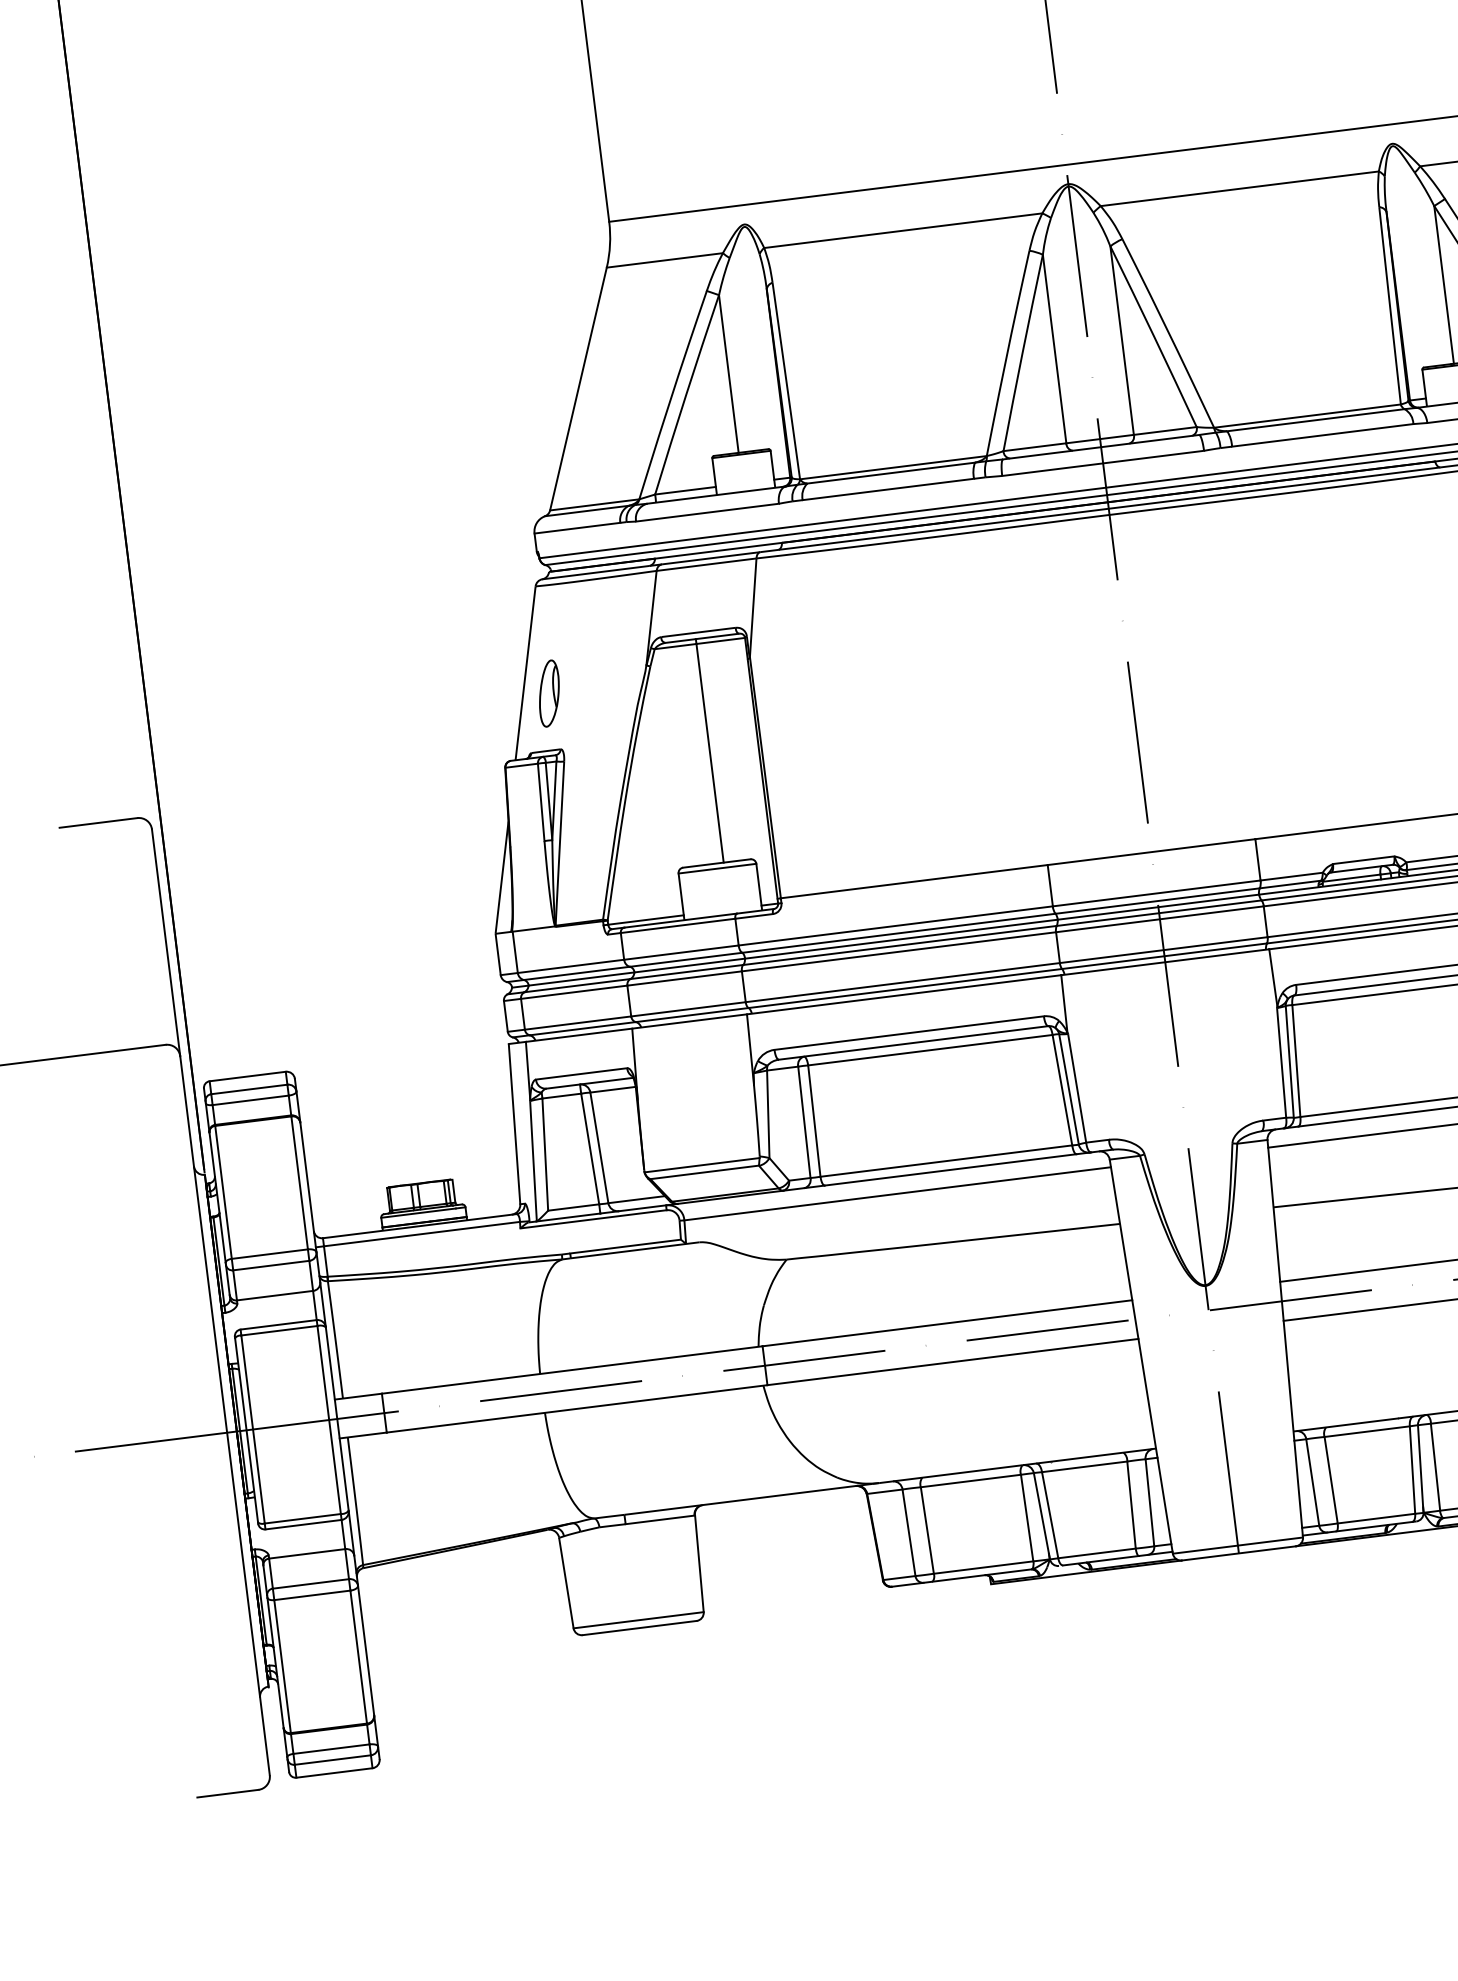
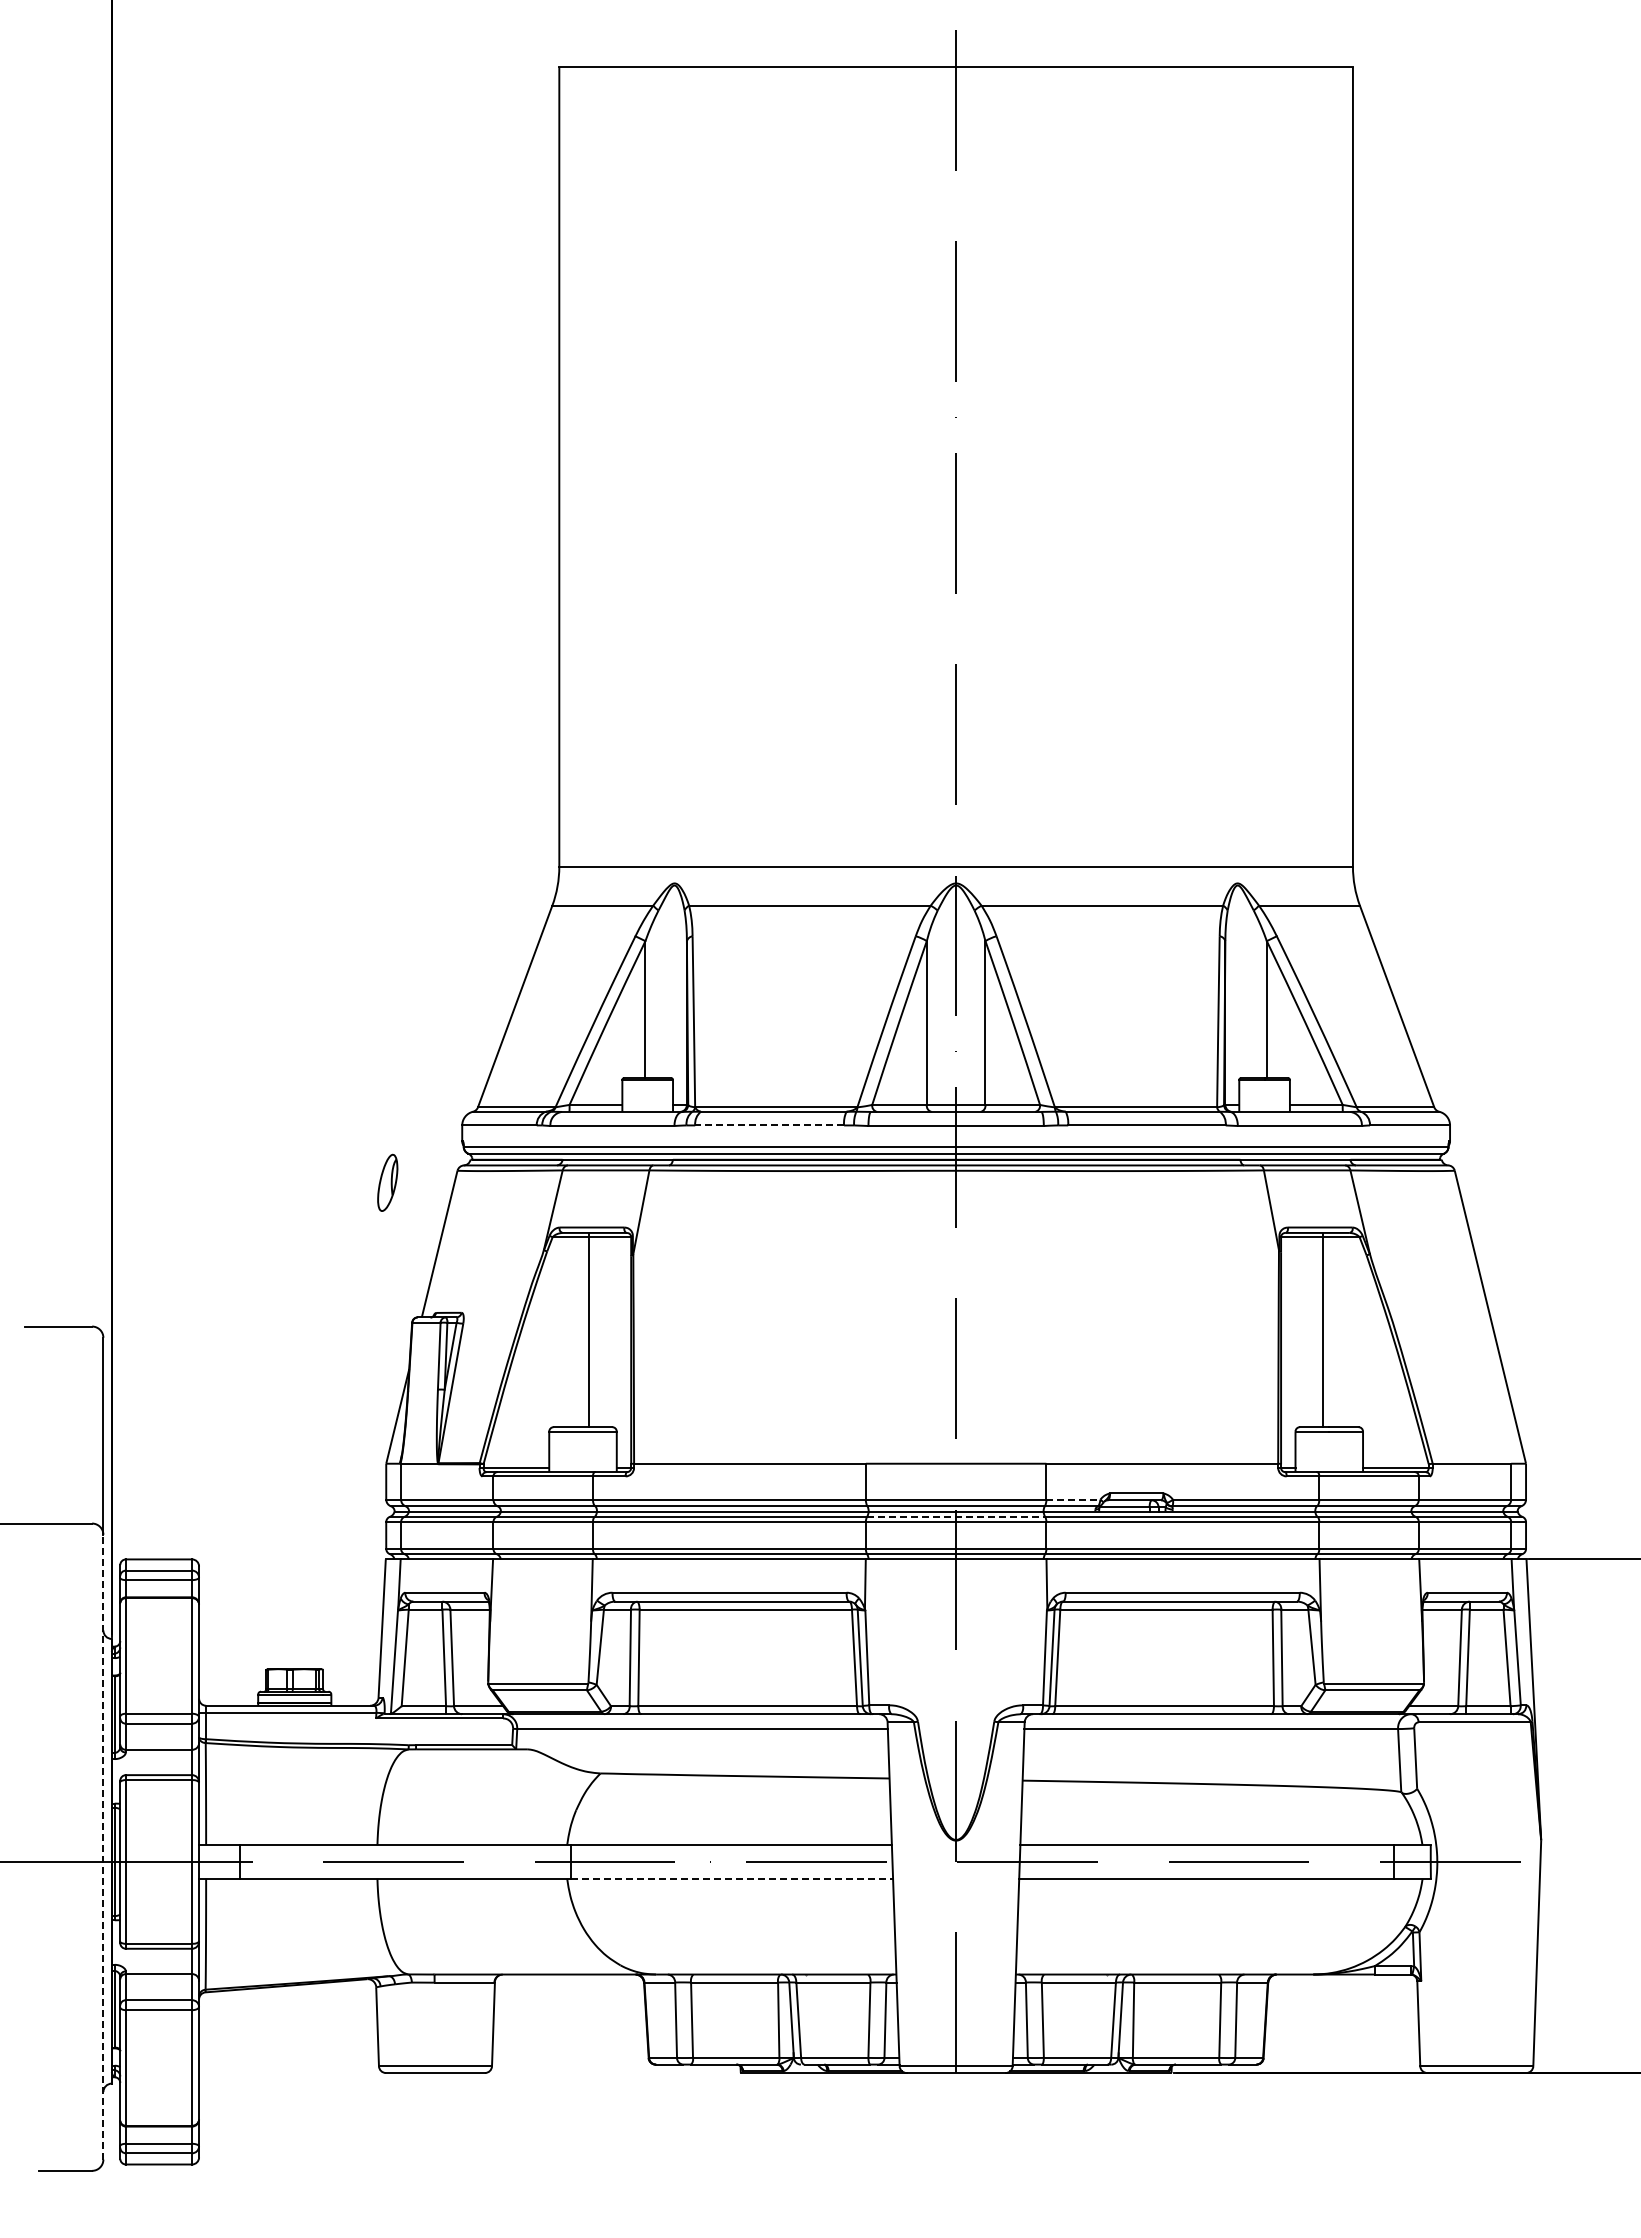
line: (888, 489) -> (769, 1125), solid -> dashed
part: (548, 693) -> (387, 1182), moved
line: (1291, 876) -> (1073, 1499), solid -> dashed
line: (1159, 912) -> (956, 1516), solid -> dashed
line: (953, 1361) -> (732, 1878), solid -> dashed
line: (225, 1414) -> (103, 1846), solid -> dashed

